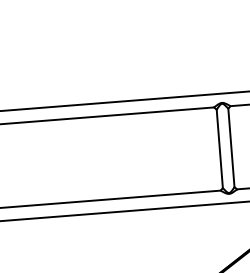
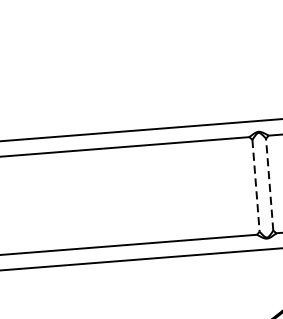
line: (231, 147) -> (269, 184), solid -> dashed
line: (219, 149) -> (255, 186), solid -> dashed

